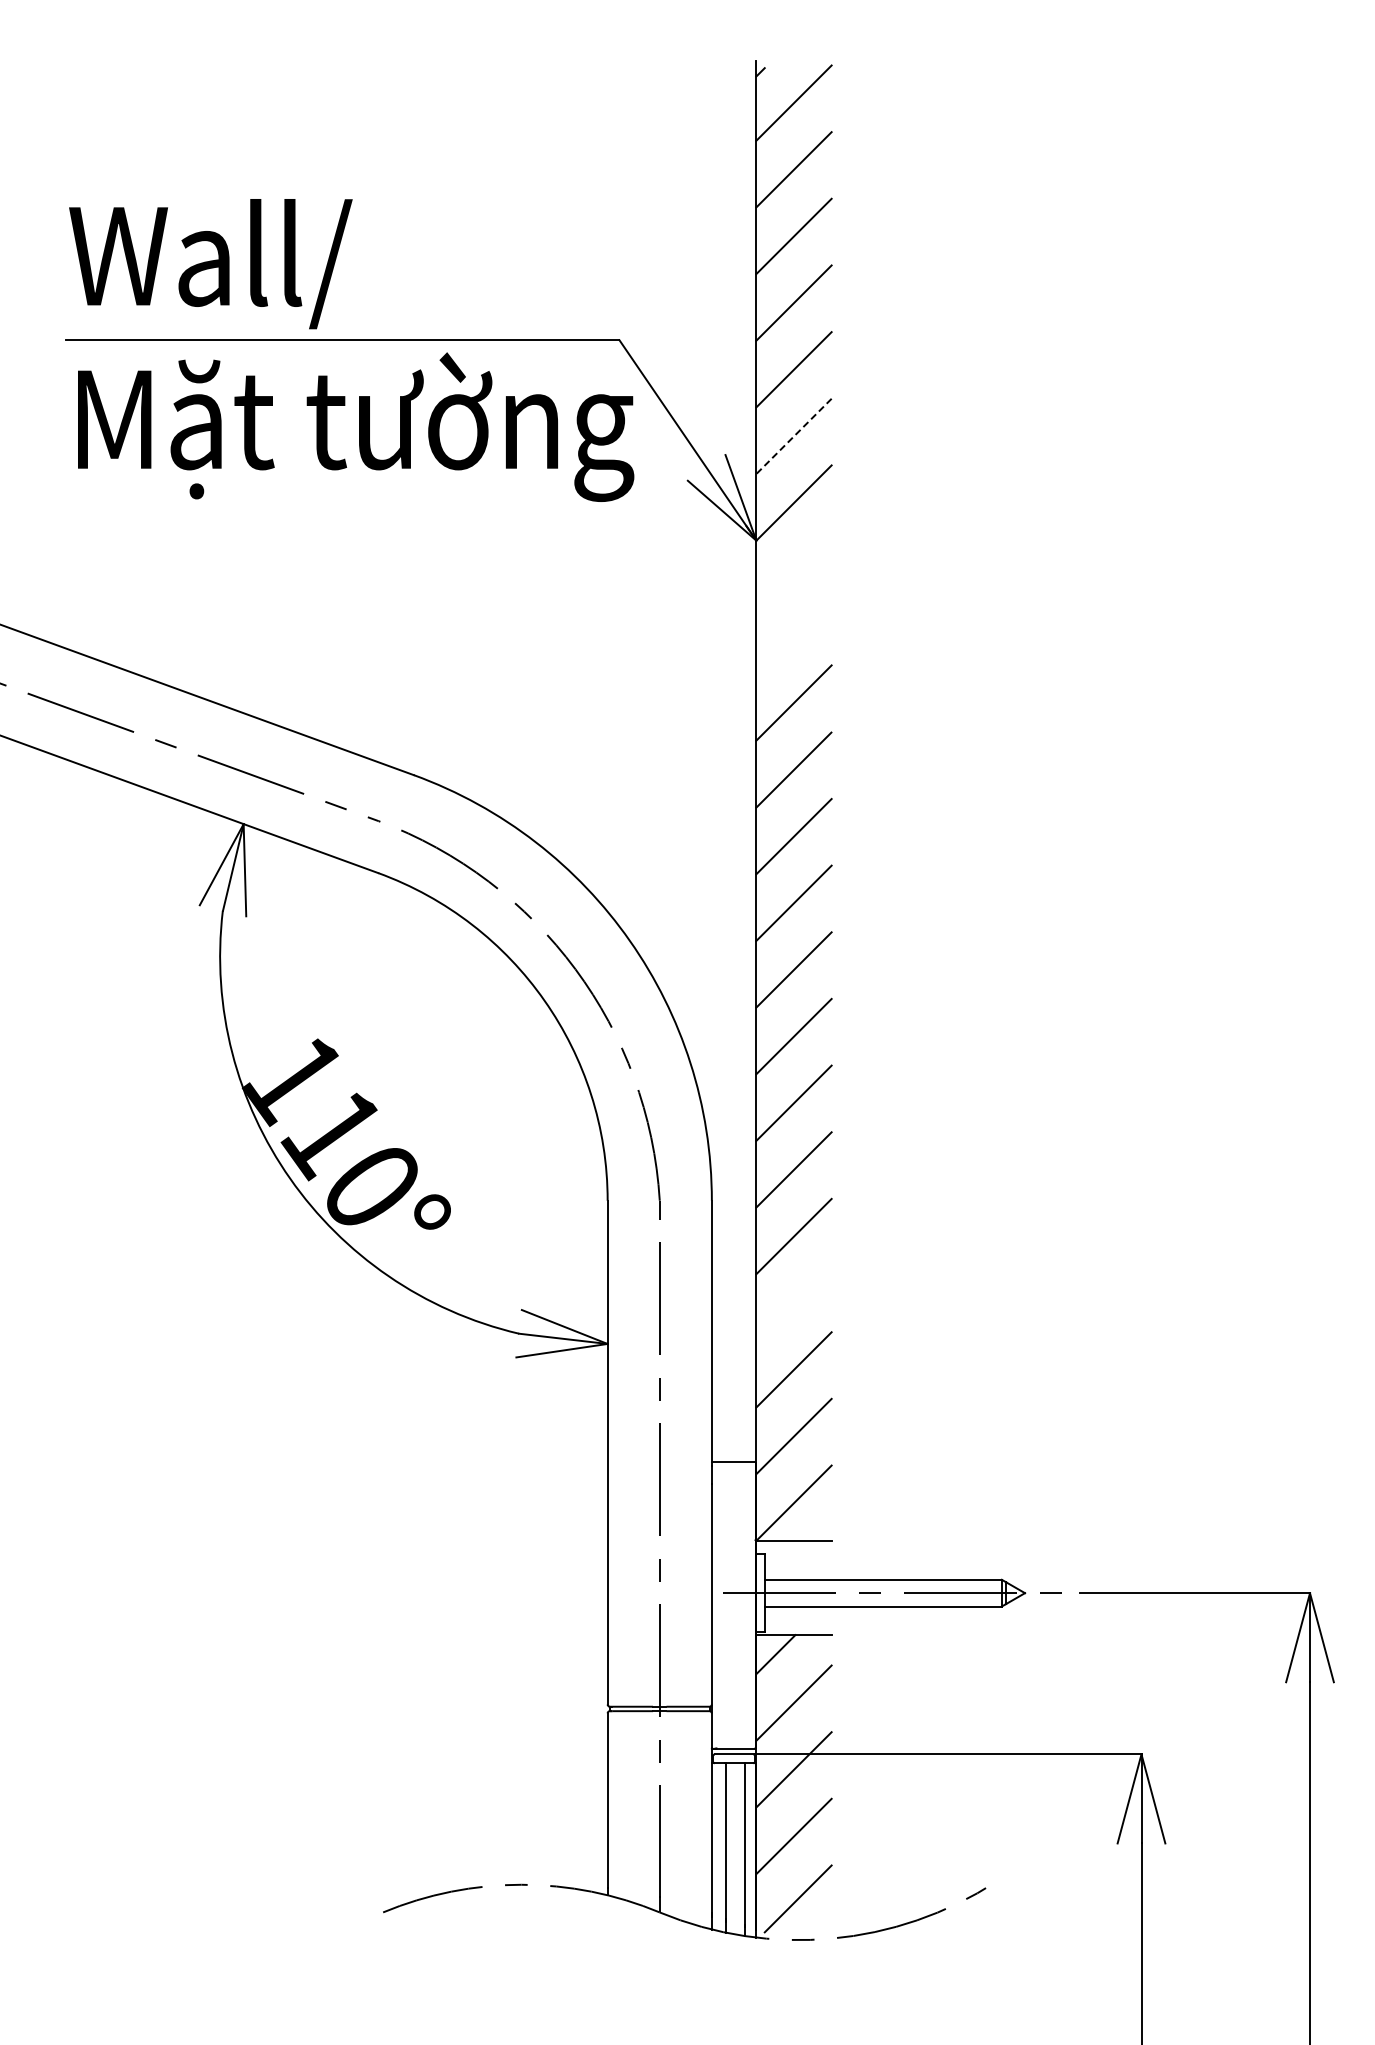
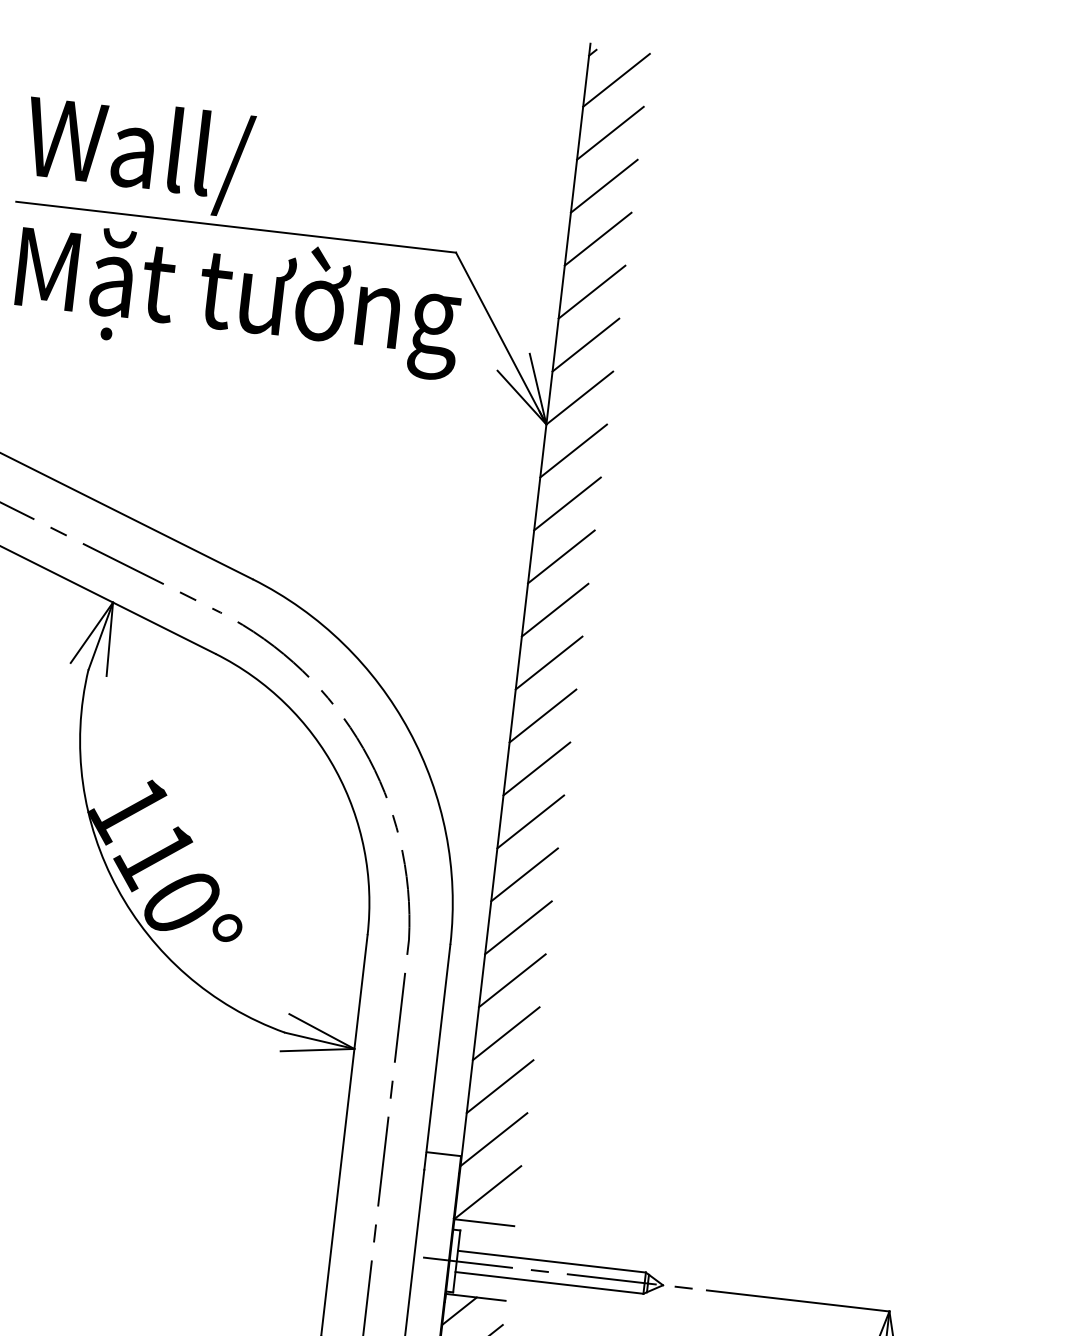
line: (793, 436) -> (585, 345), dashed -> solid
line: (793, 569) -> (573, 450), added
line: (793, 635) -> (567, 503), added
line: (793, 1302) -> (505, 1033), added

